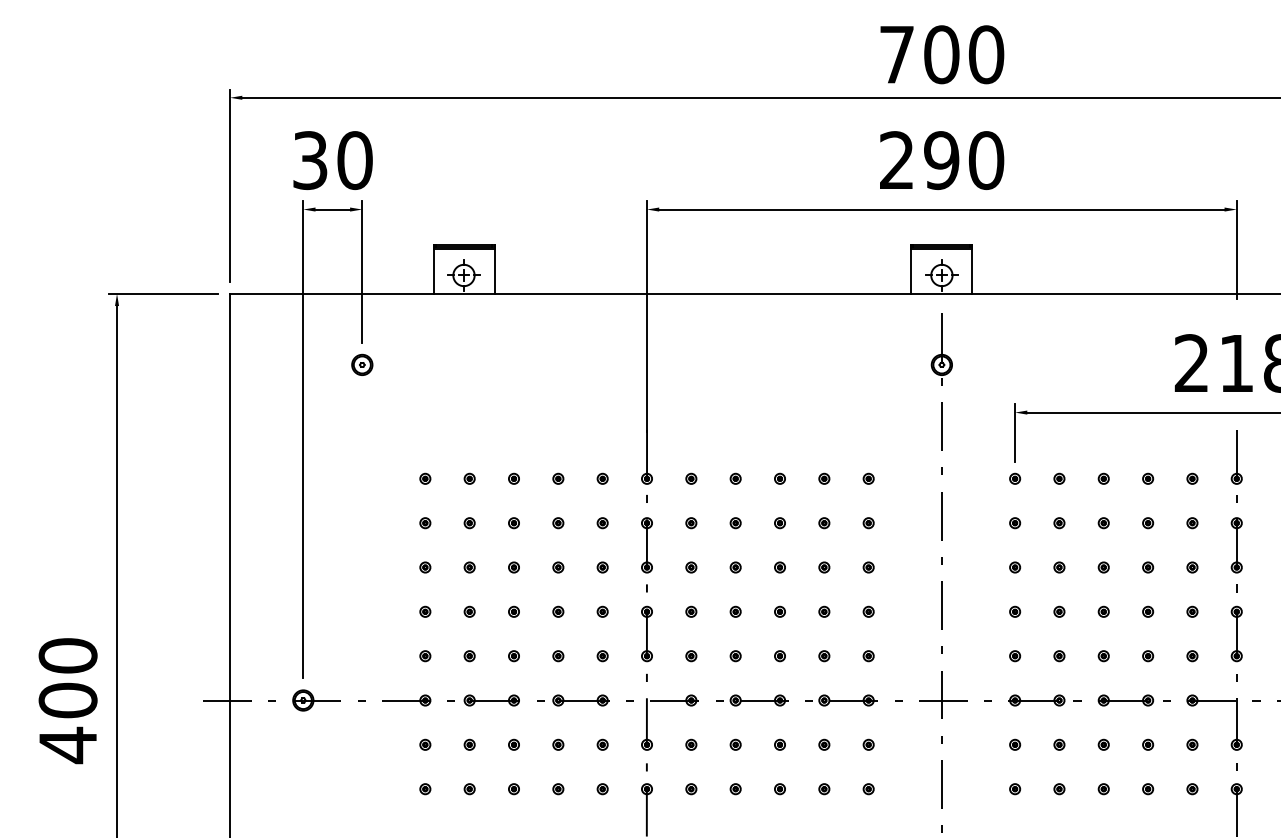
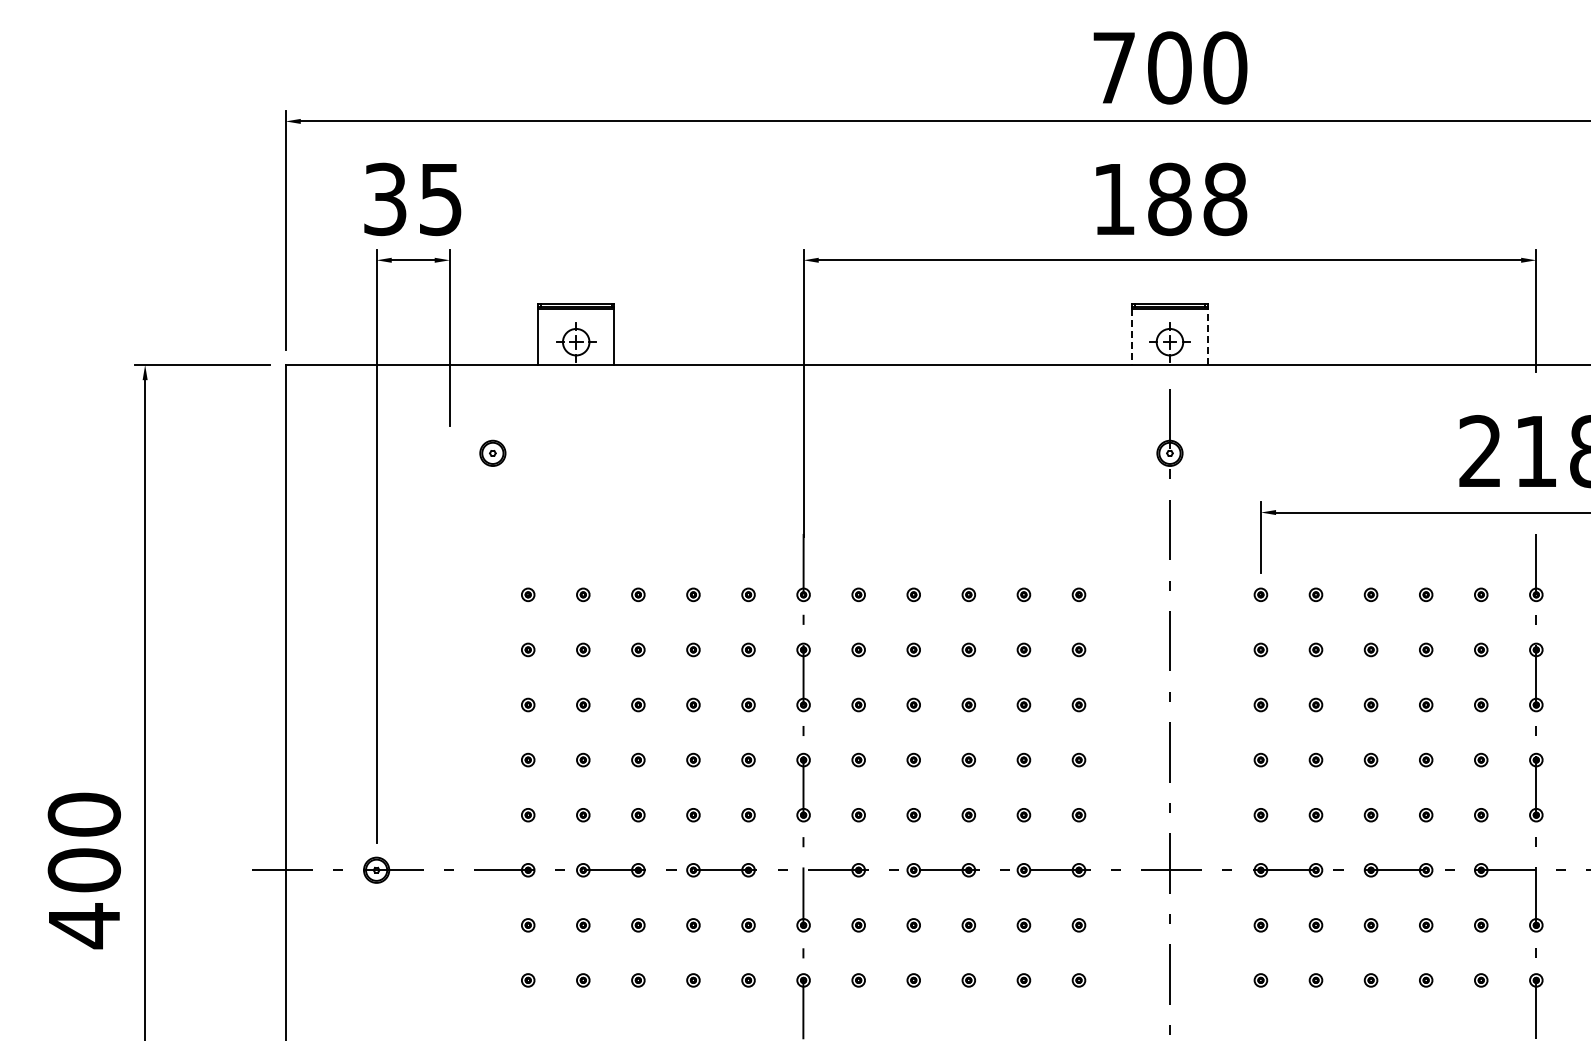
text: (354, 160) -> (440, 199), 30 -> 35
text: (942, 160) -> (1170, 199), 290 -> 188
line: (972, 270) -> (1207, 336), solid -> dashed
line: (911, 271) -> (1132, 337), solid -> dashed
part: (362, 364) -> (492, 452), moved

